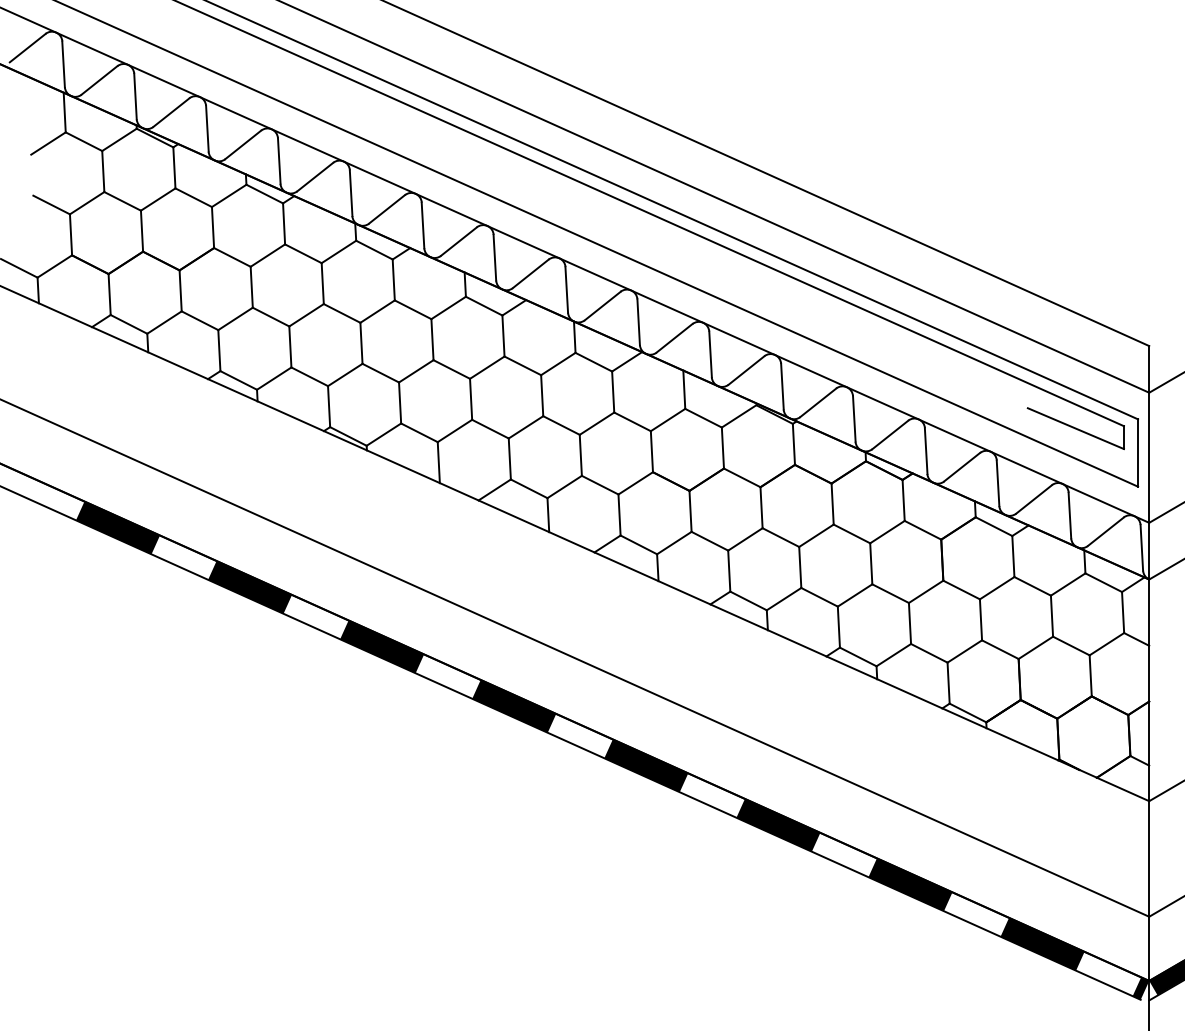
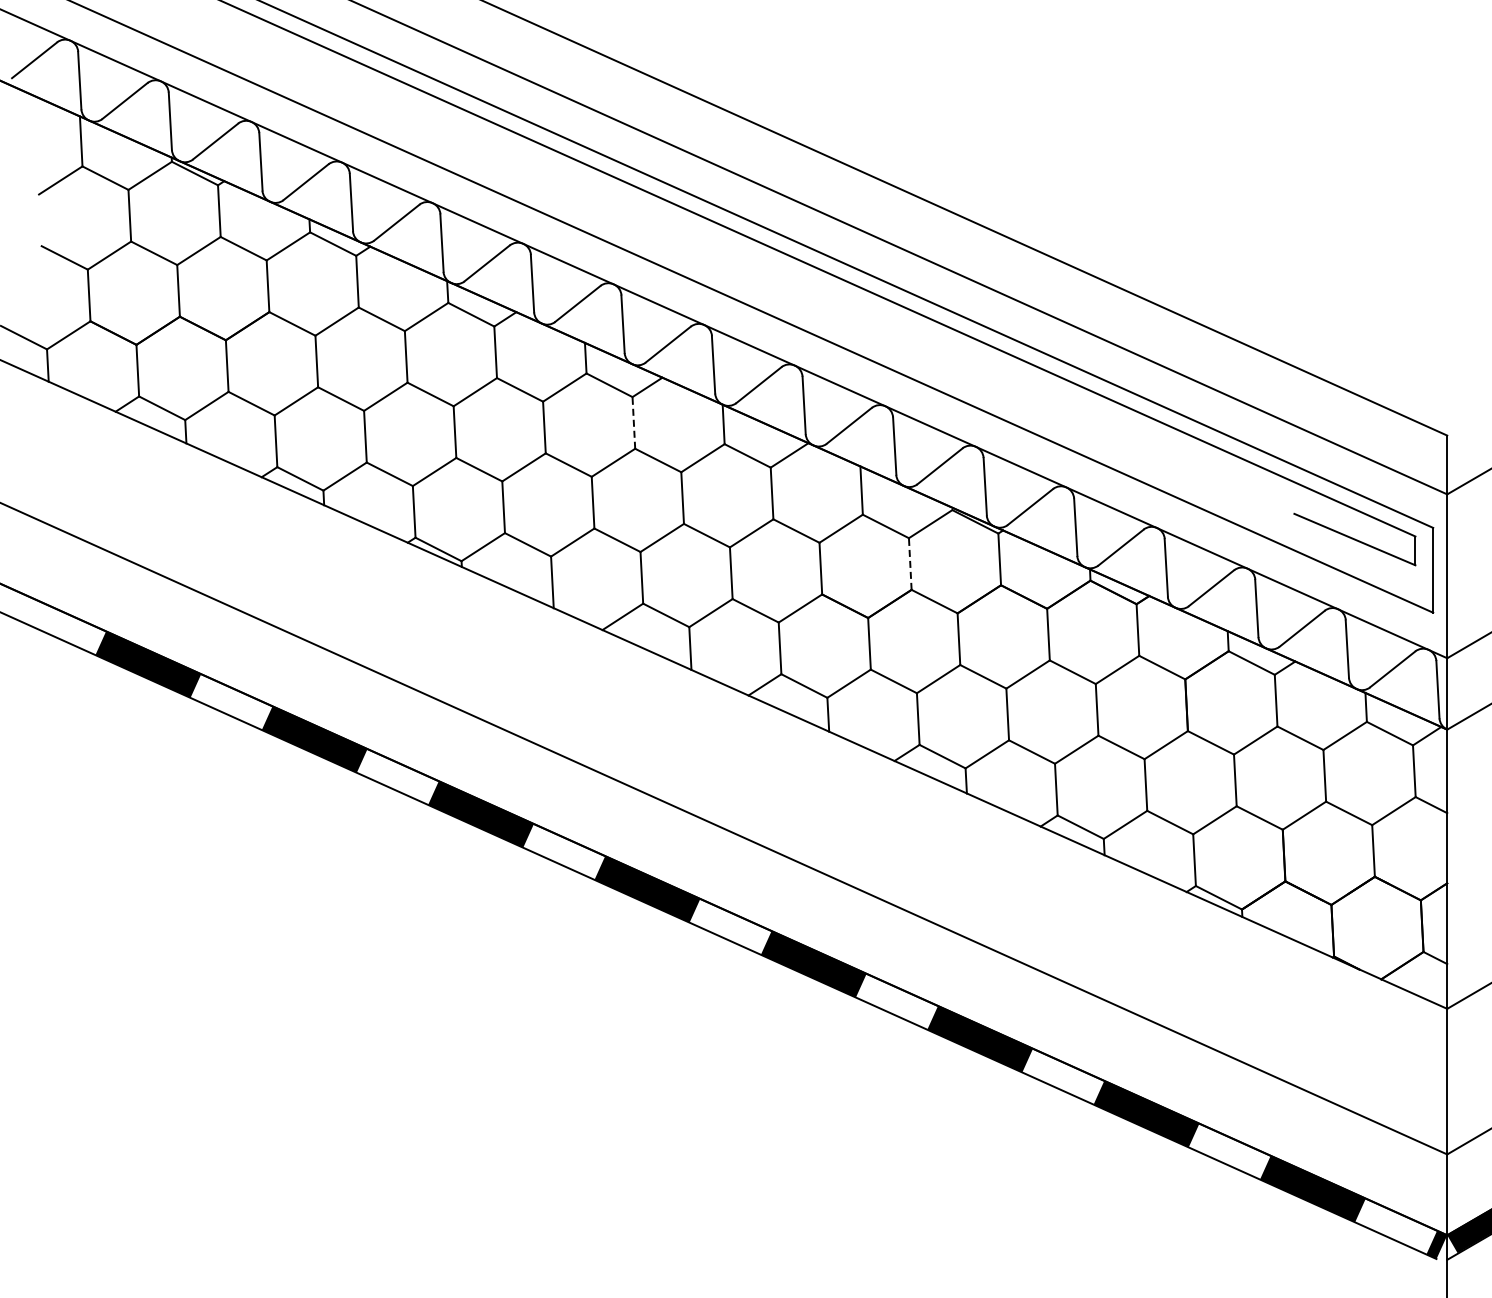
line: (503, 335) -> (633, 422), solid -> dashed
line: (723, 448) -> (910, 564), solid -> dashed

